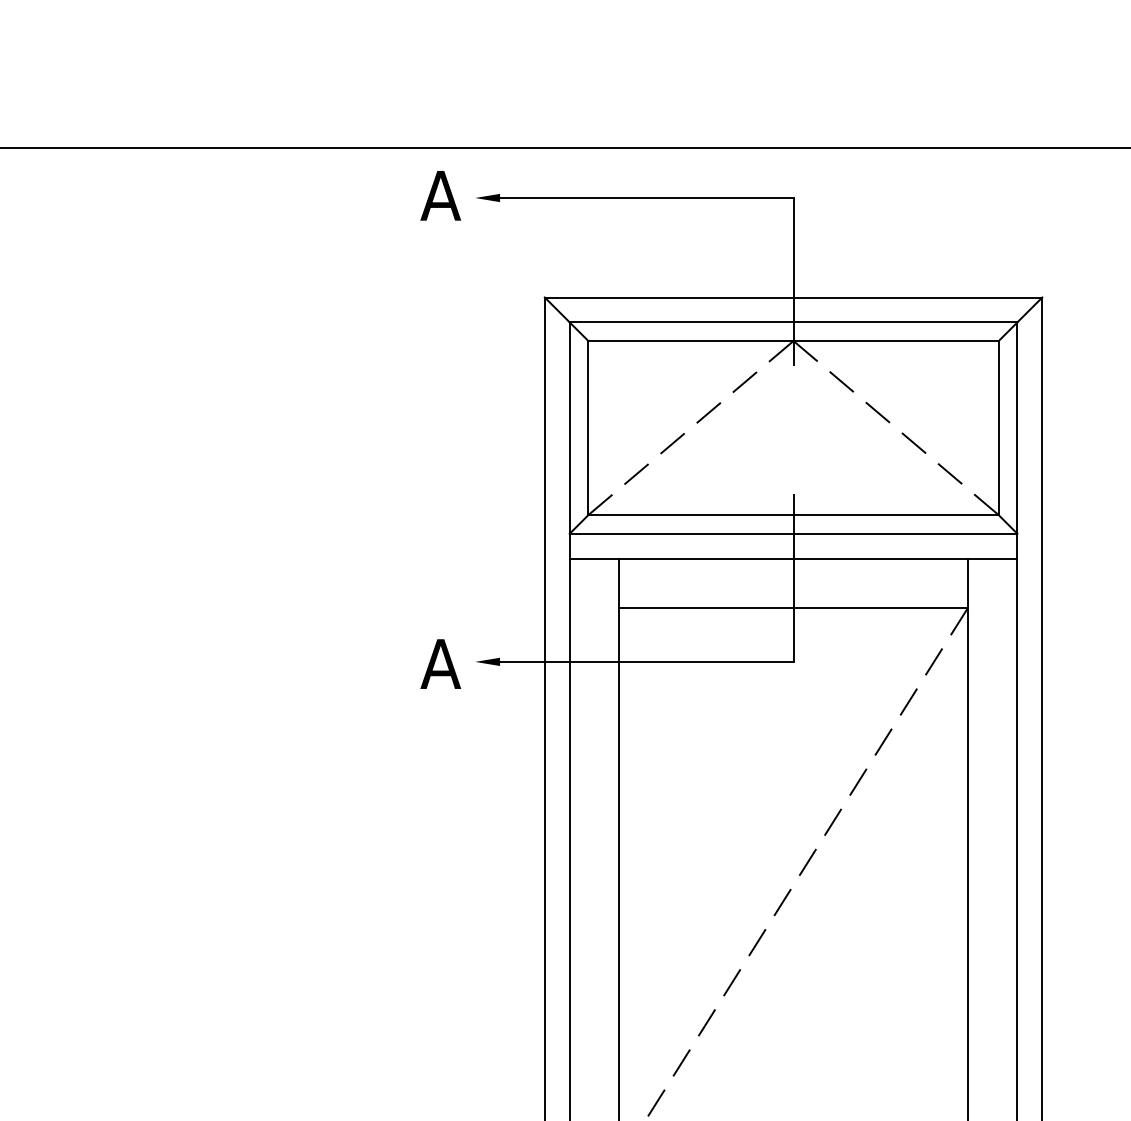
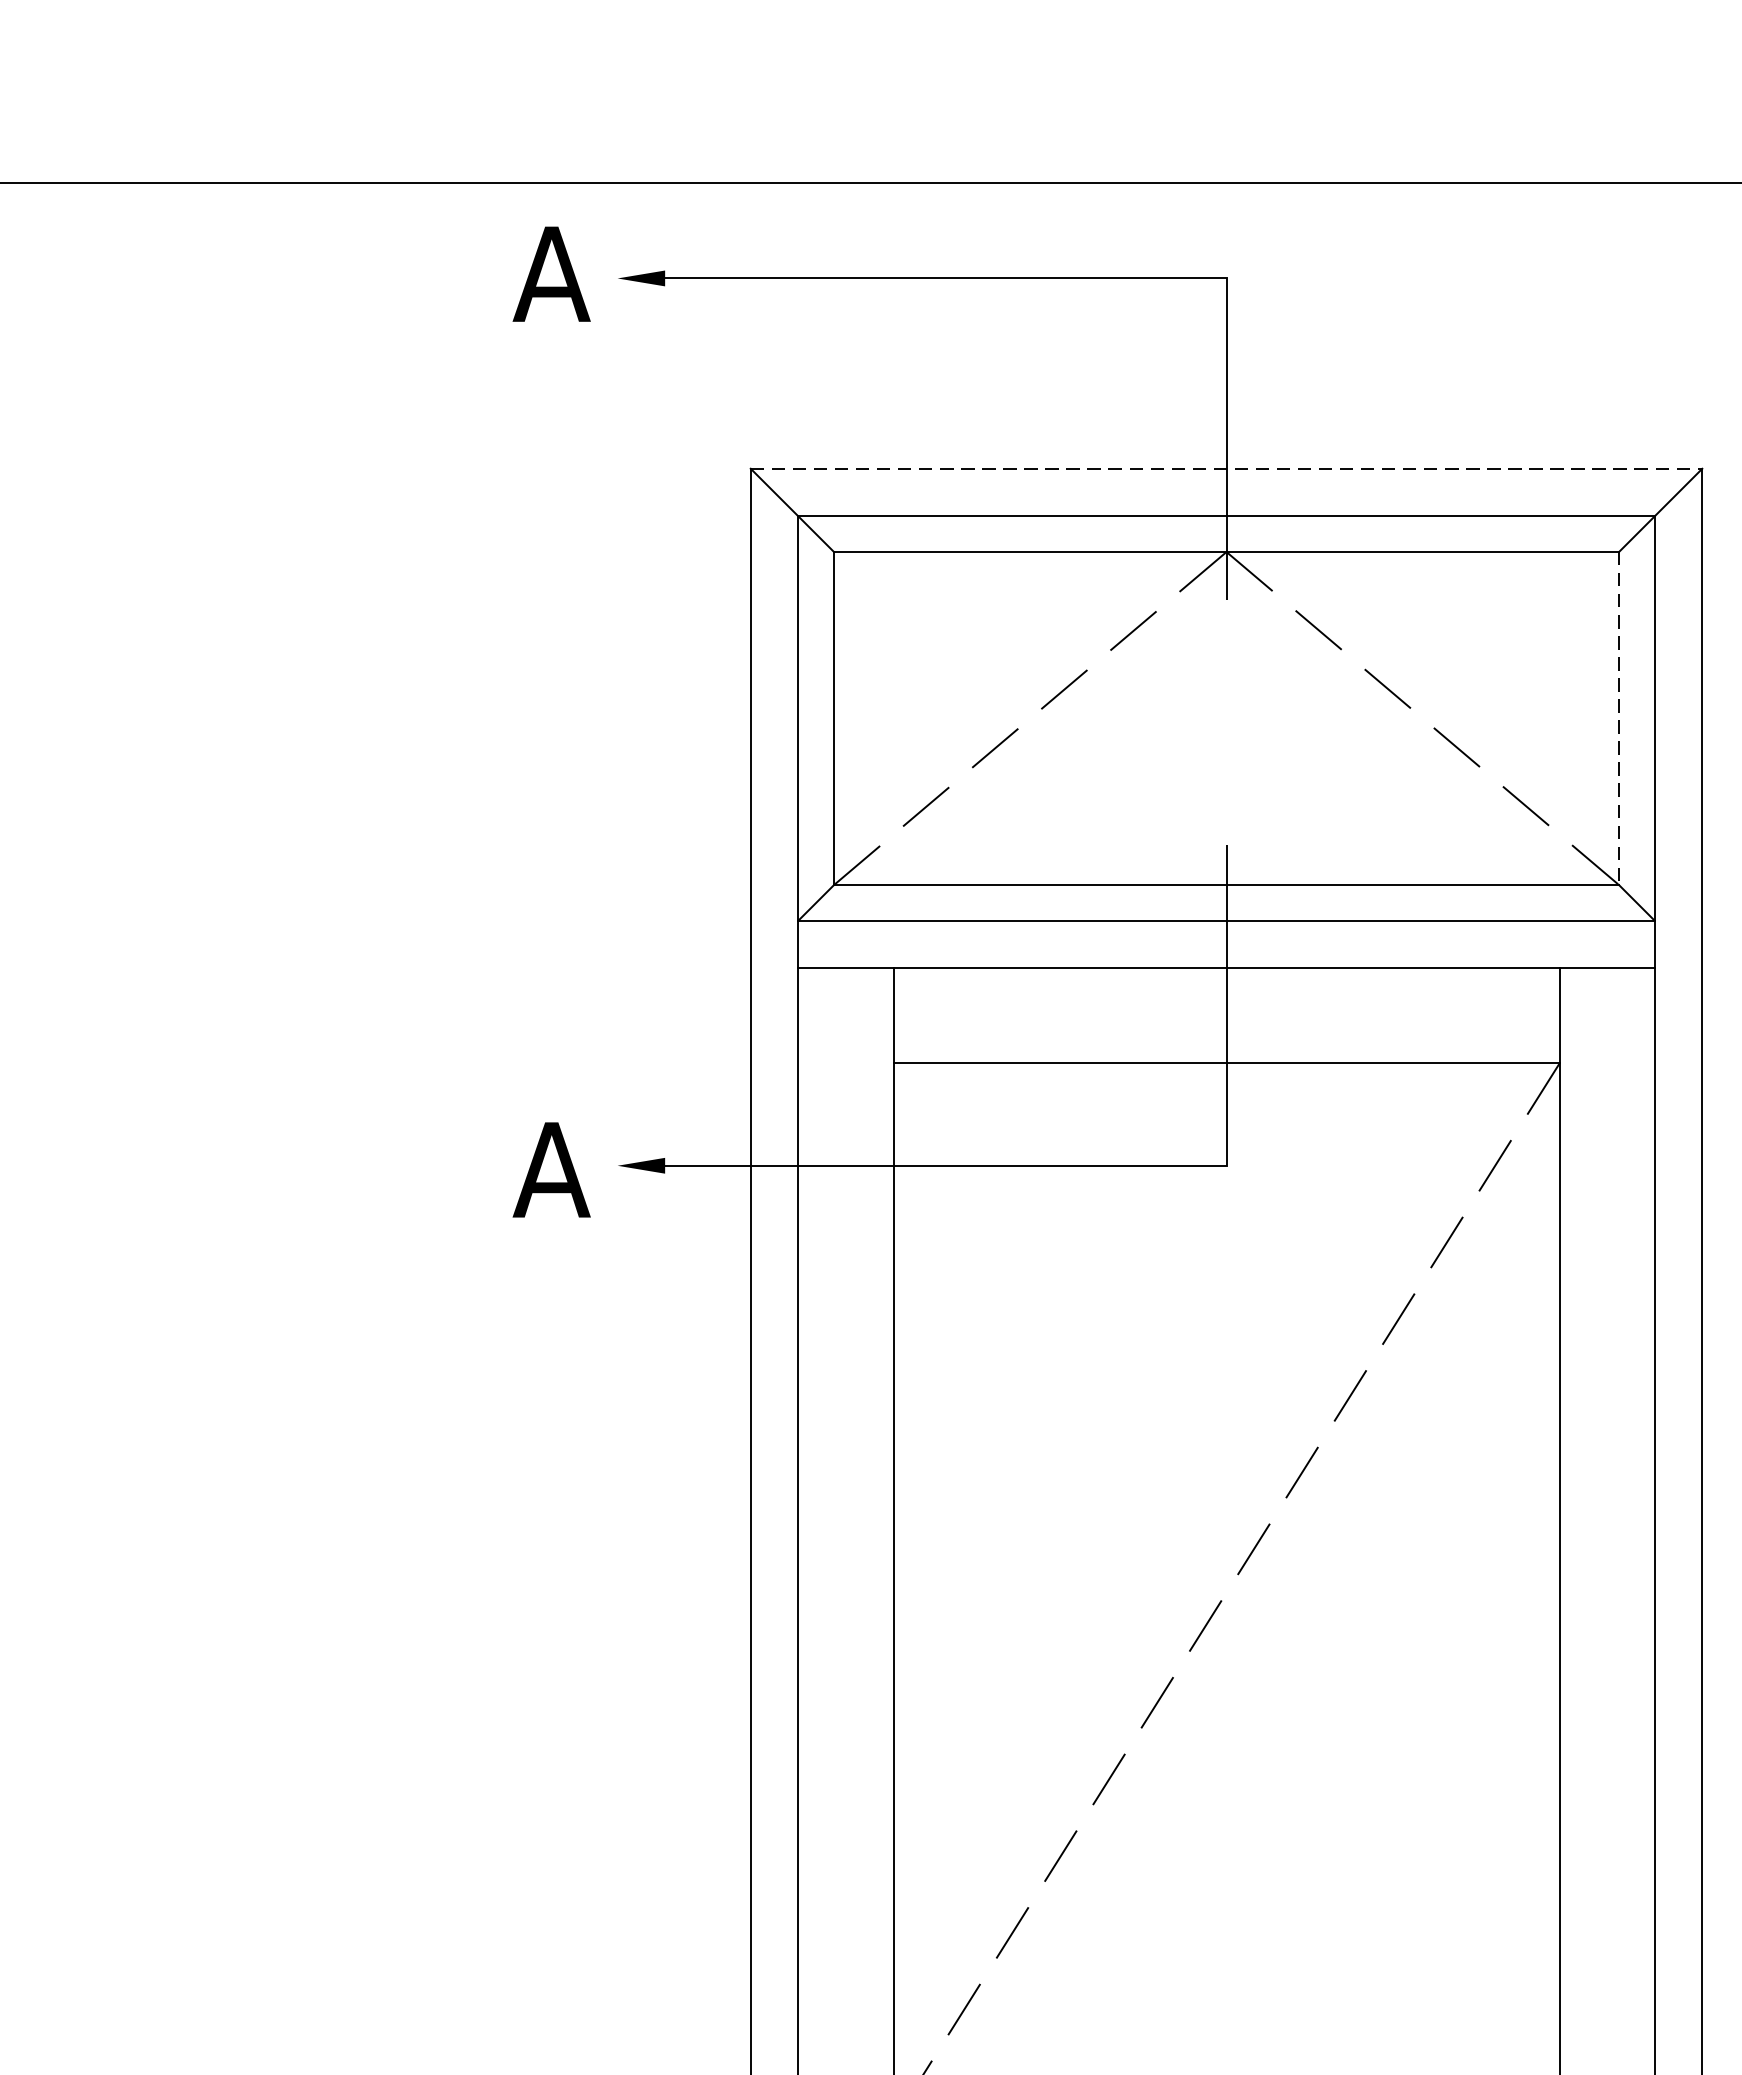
line: (793, 297) -> (1226, 468), solid -> dashed
line: (998, 428) -> (1618, 719), solid -> dashed

